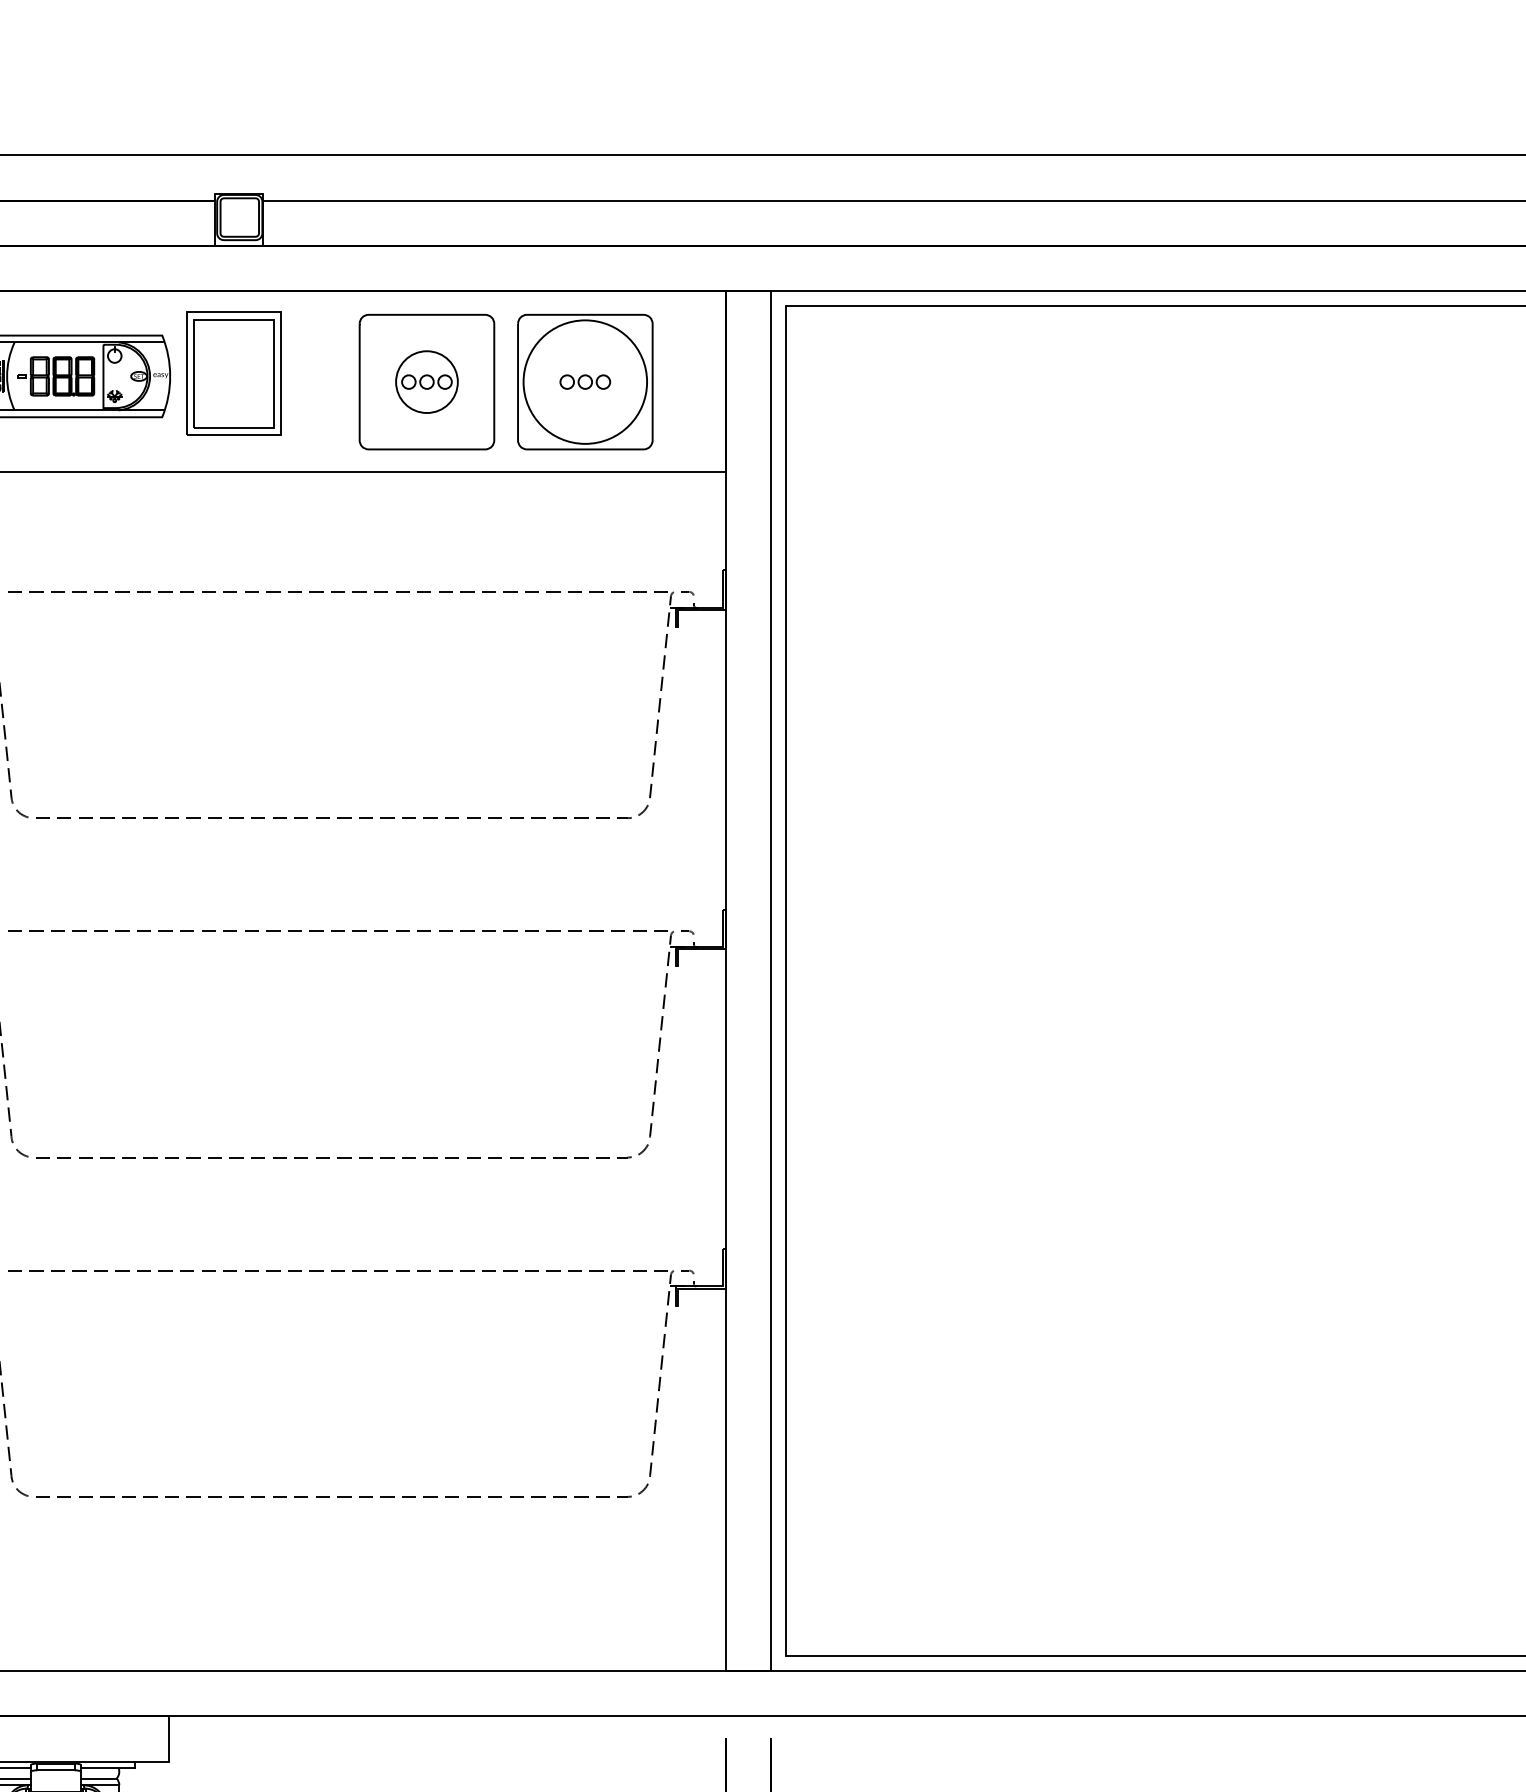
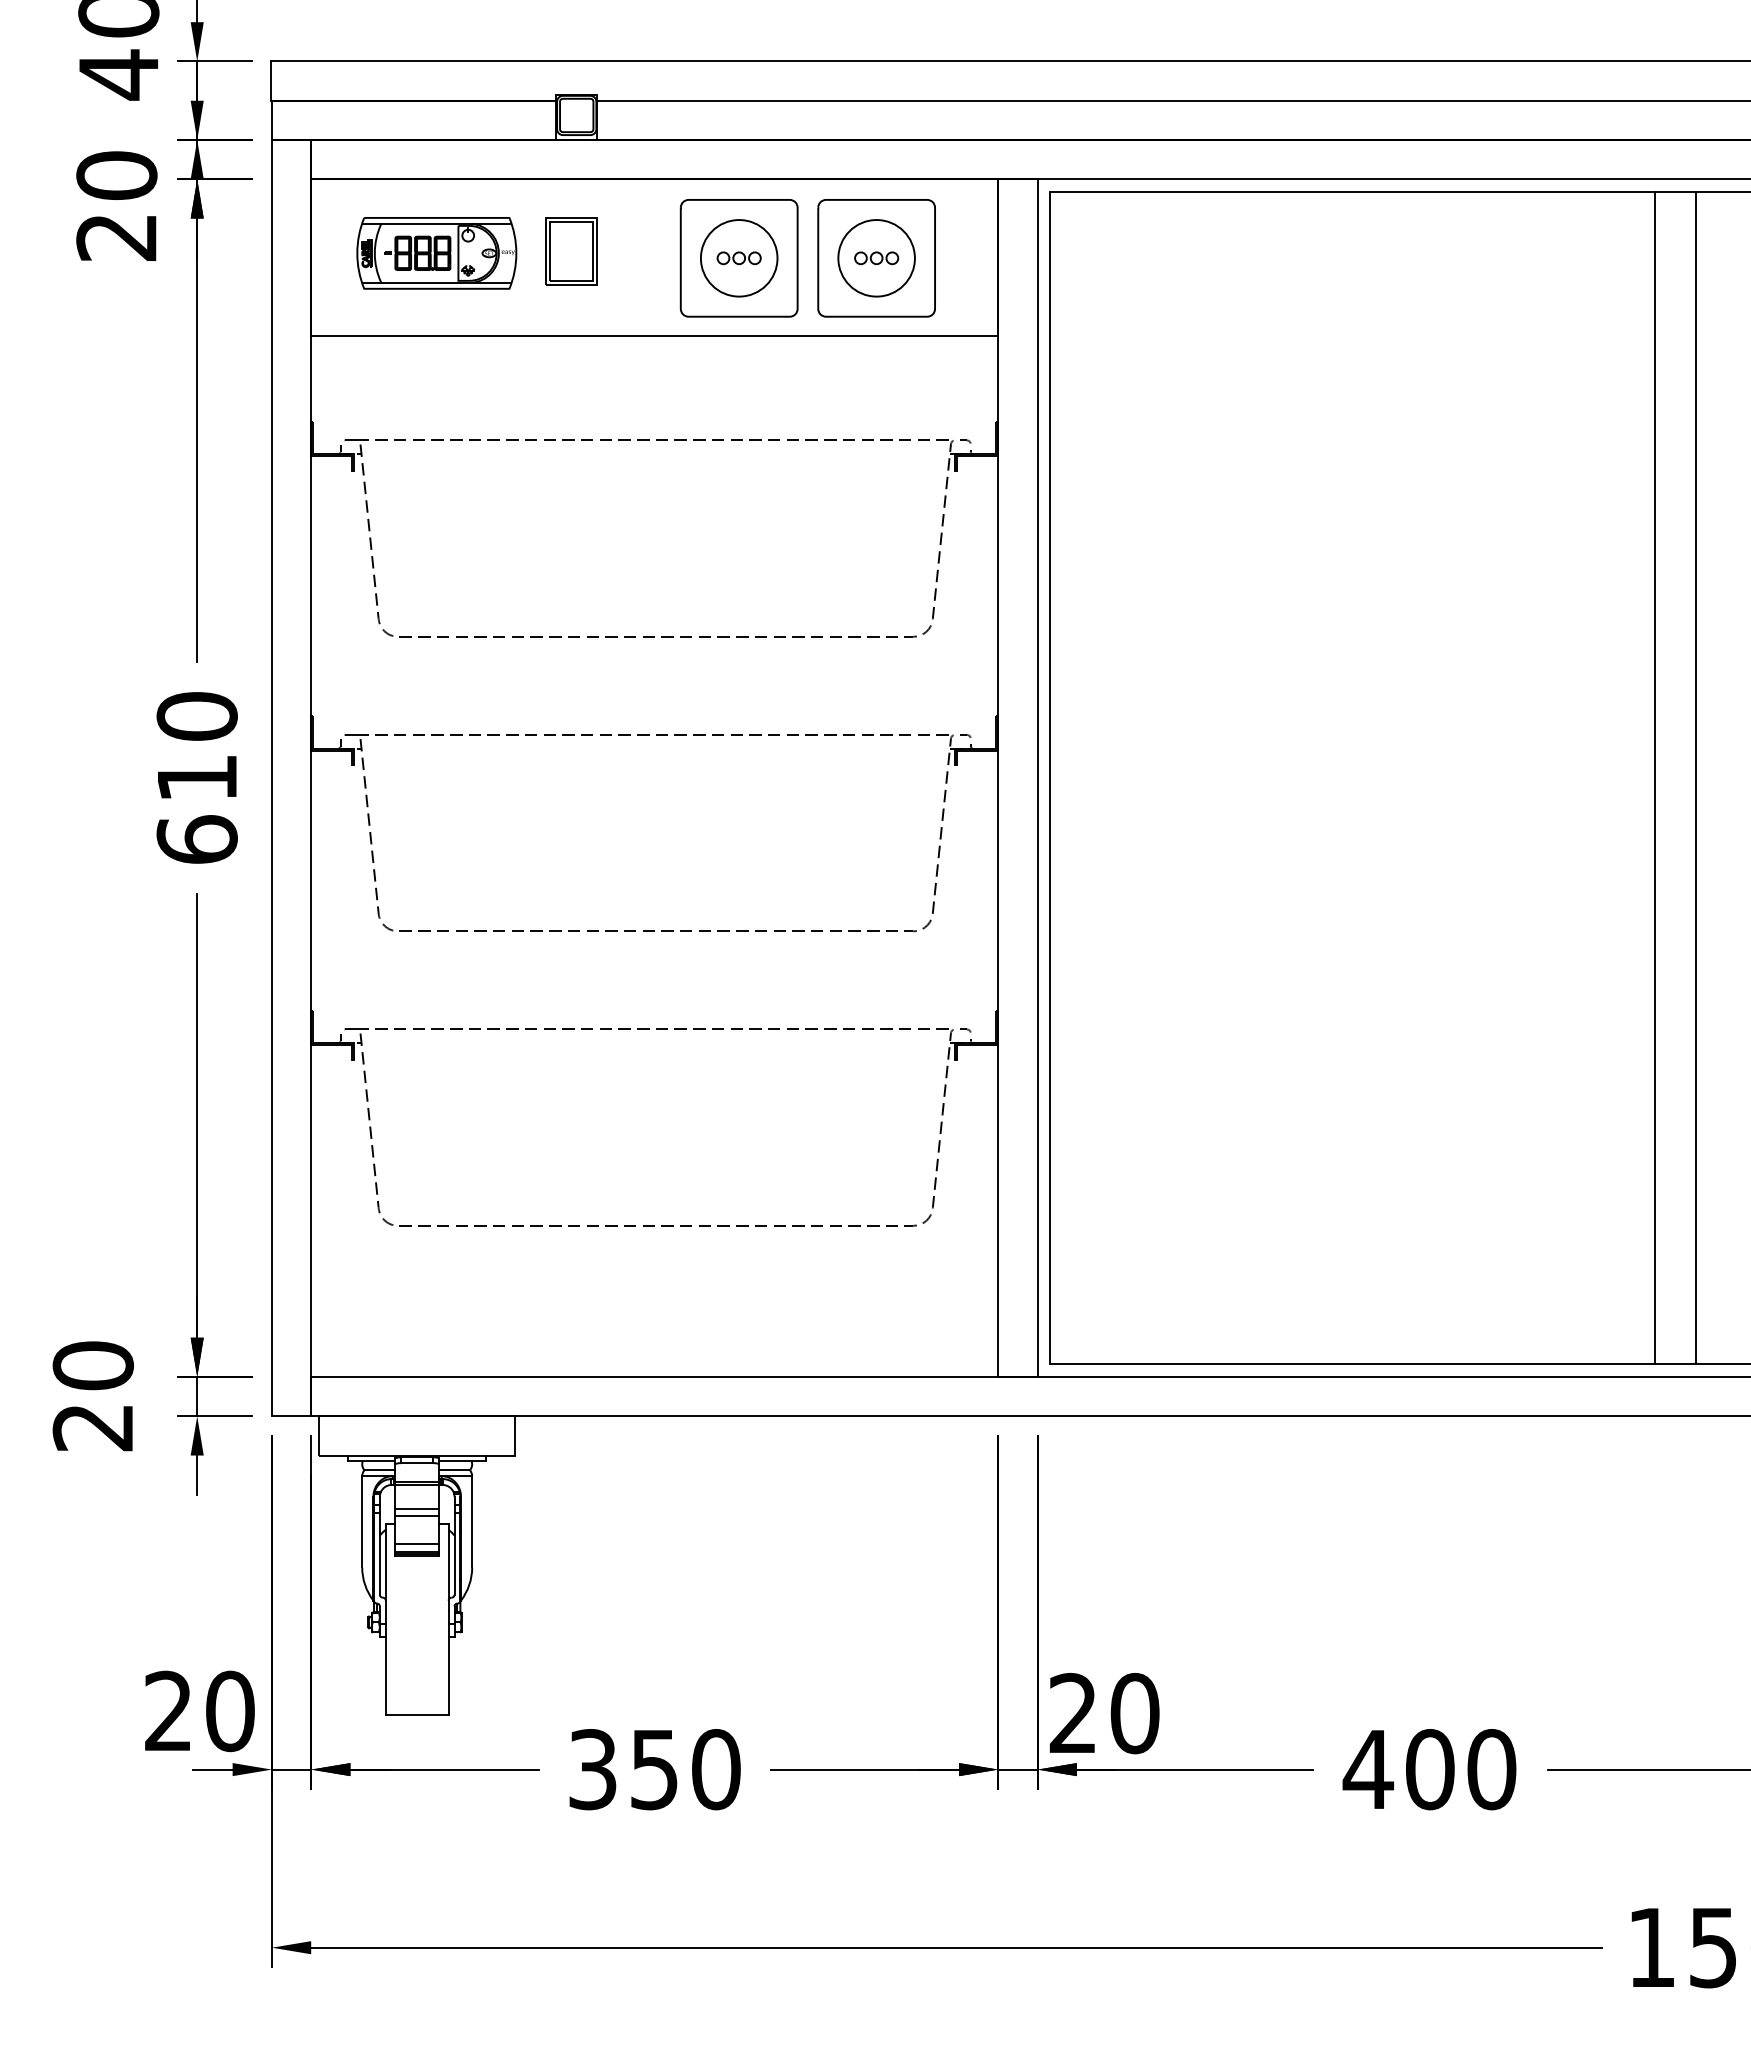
part: (233, 374) -> (571, 251), size x0.62
circle: (426, 382) -> (738, 258), size x1.43
circle: (585, 382) -> (876, 258), size x0.71
line: (1482, 980) -> (1655, 777), added

